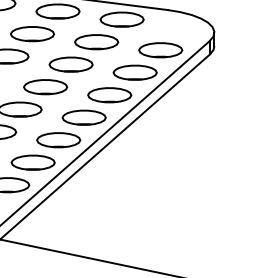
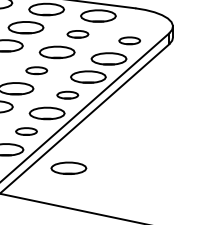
part: (96, 42) -> (77, 34), size x0.6
part: (160, 50) -> (129, 40), size x0.6
part: (45, 87) -> (36, 70), size x0.6
part: (83, 117) -> (67, 95), size x0.6
part: (32, 162) -> (26, 131), size x0.6
part: (85, 208) -> (68, 168), added

